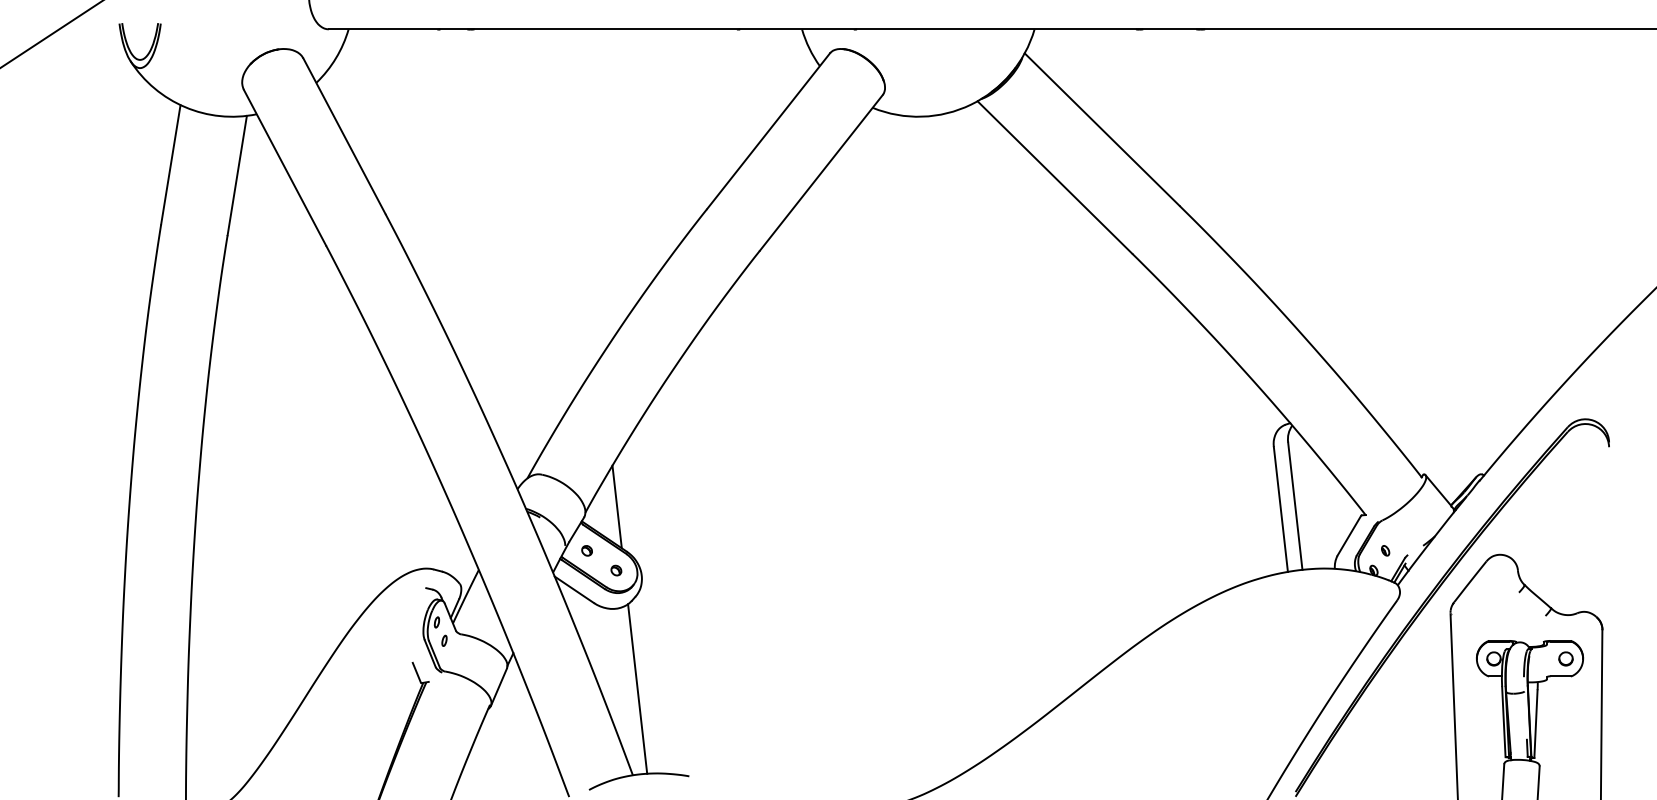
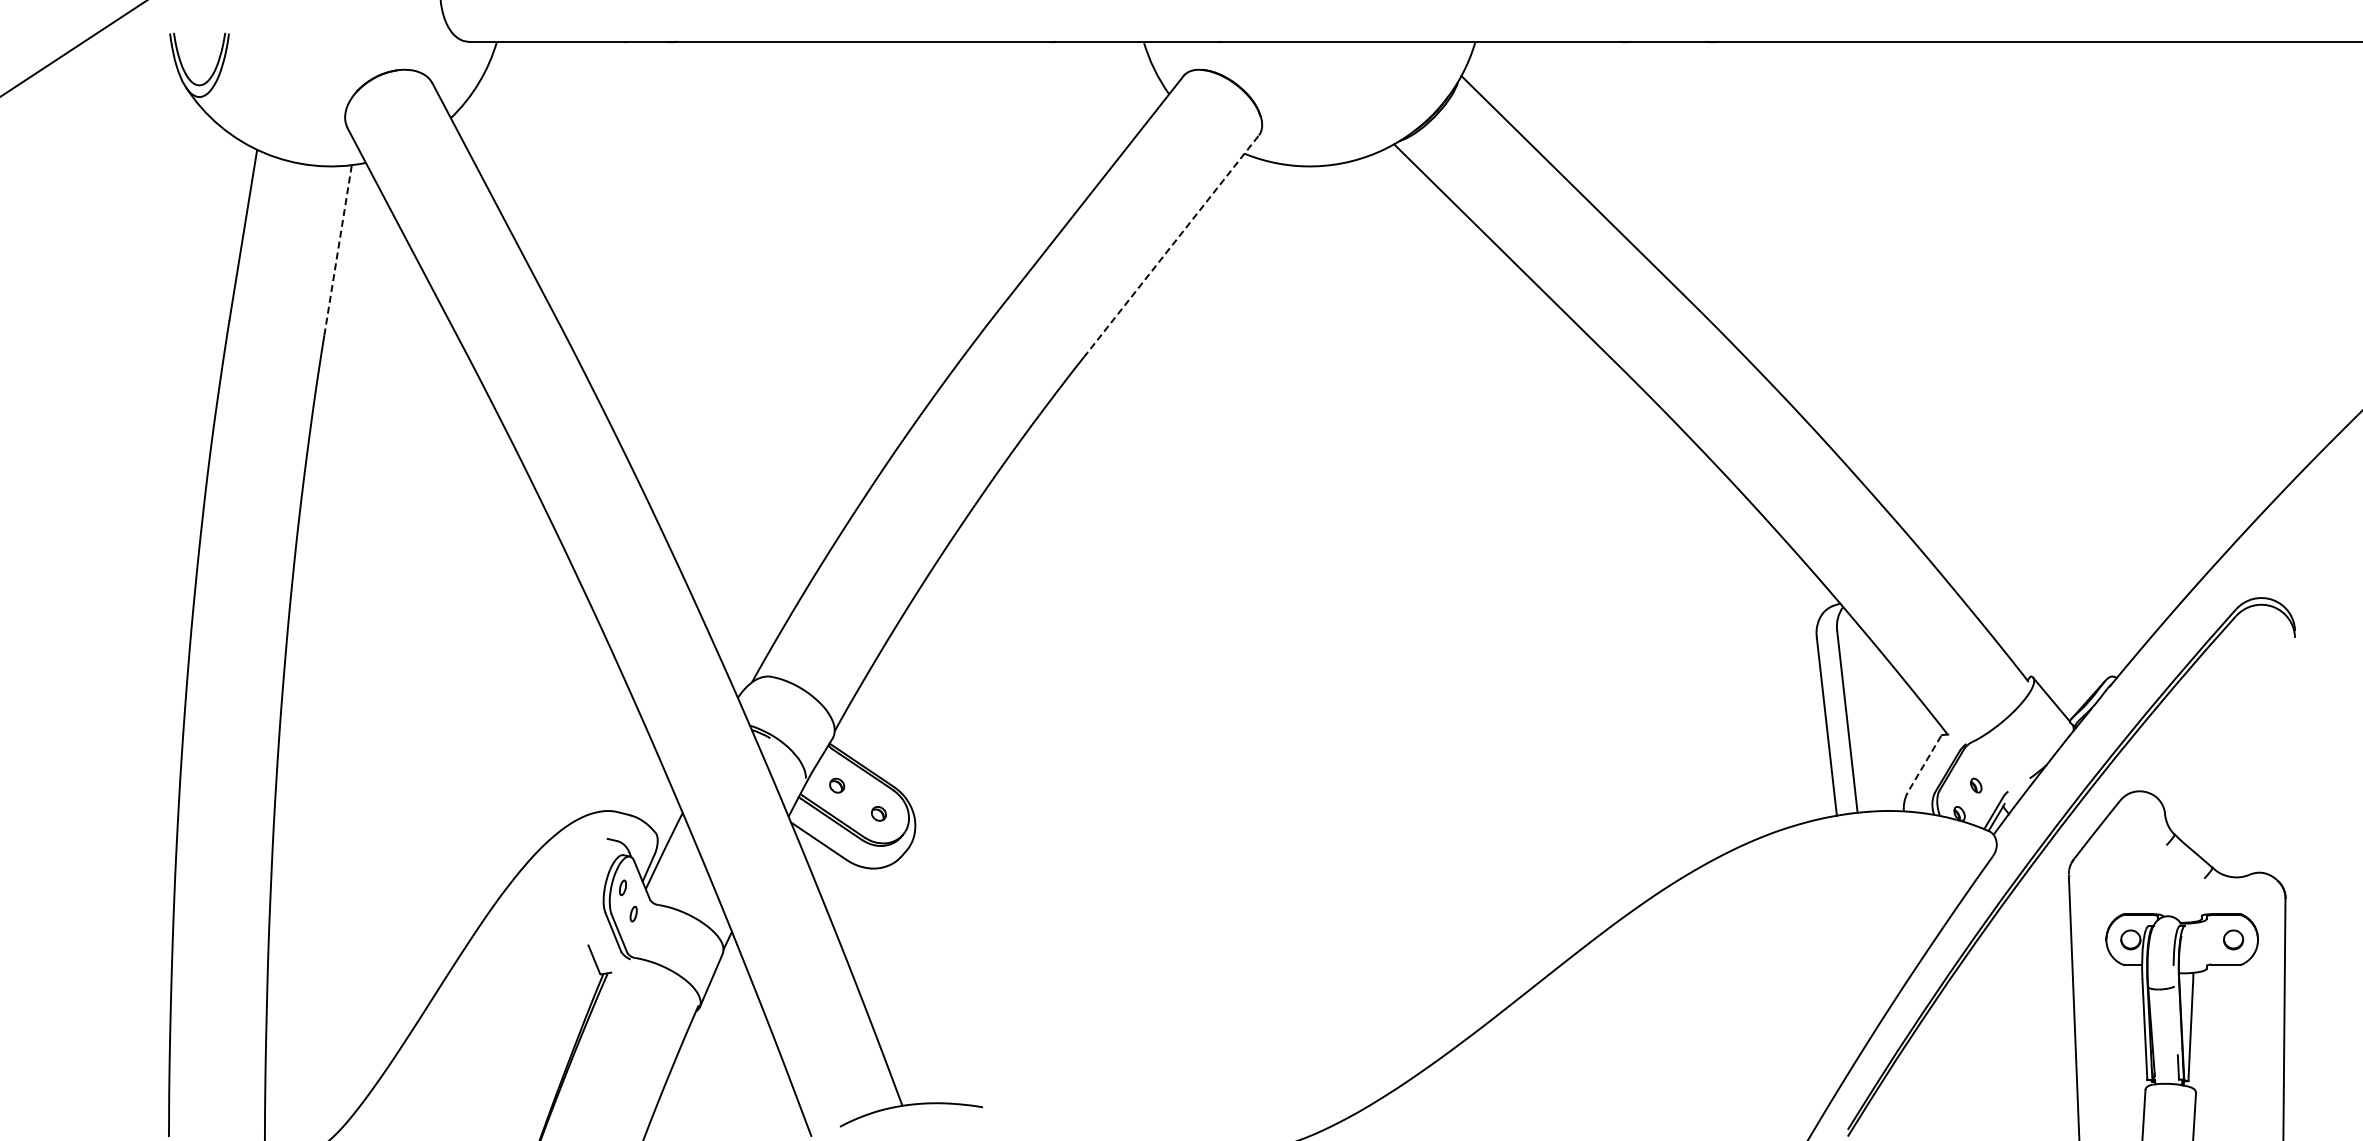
line: (821, 172) -> (1171, 246), solid -> dashed
line: (237, 174) -> (338, 249), solid -> dashed
line: (616, 506) -> (879, 722), removed
line: (1349, 535) -> (1924, 764), solid -> dashed
line: (637, 688) -> (908, 982), removed

